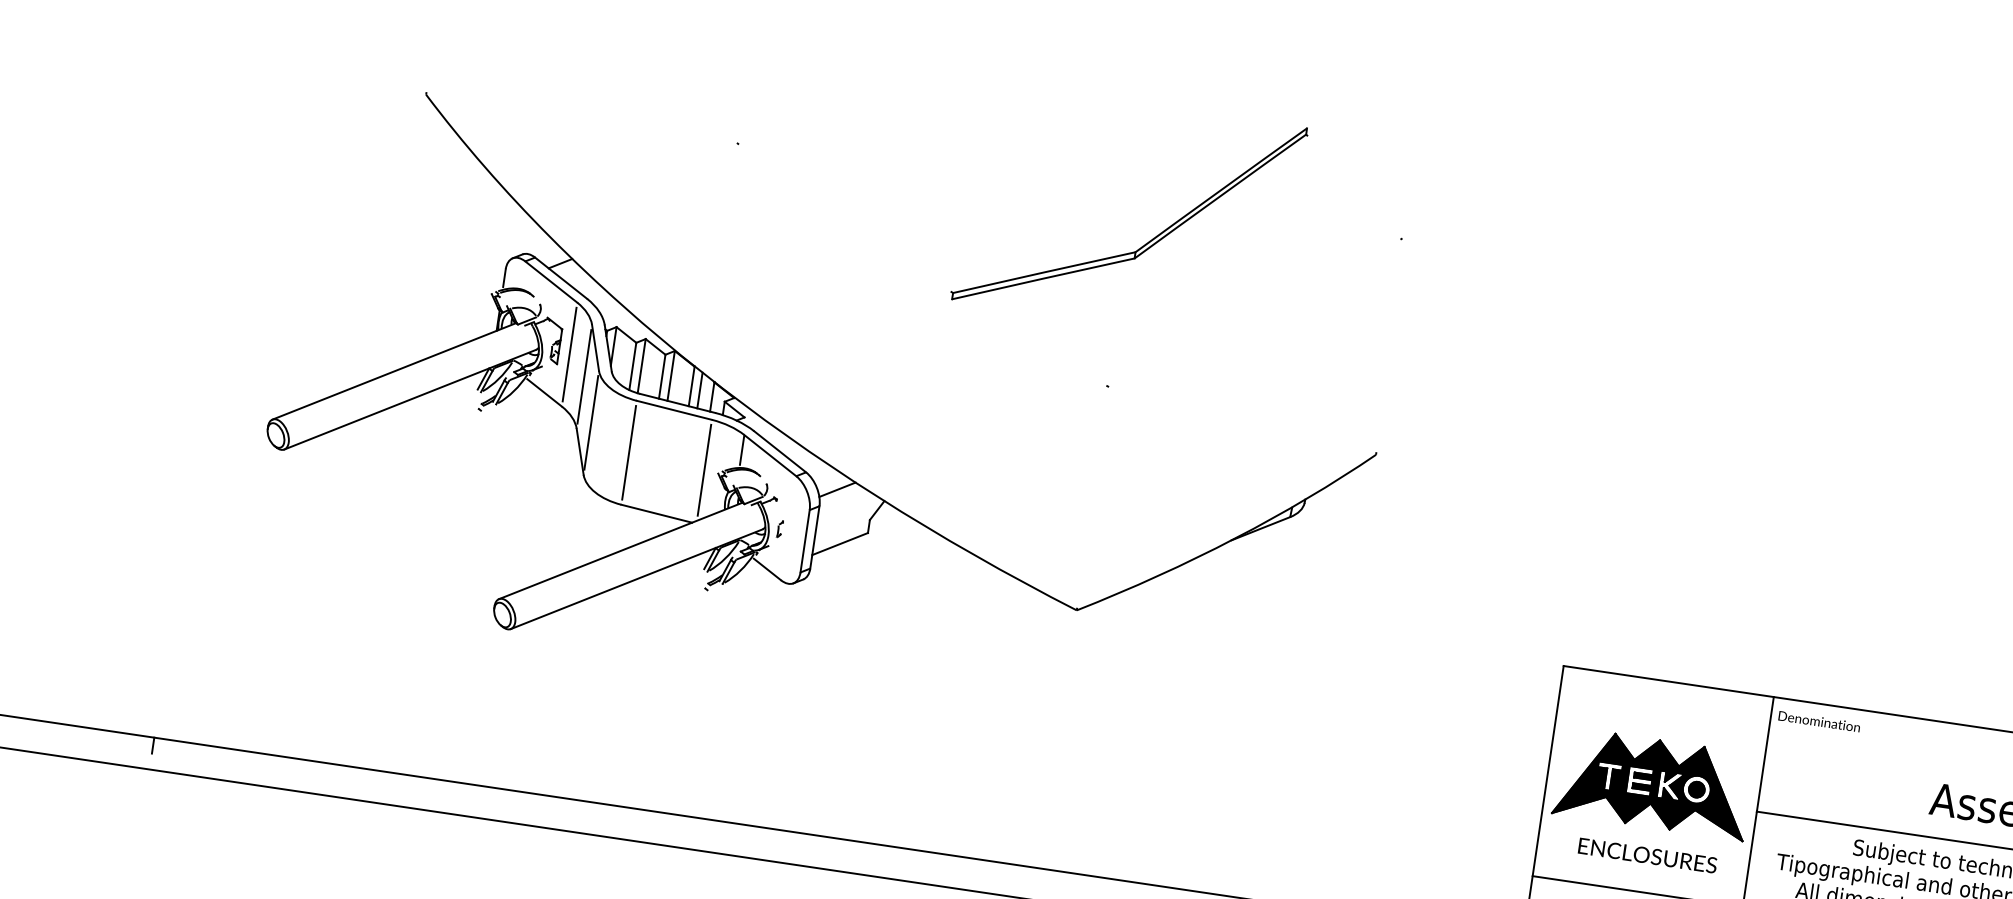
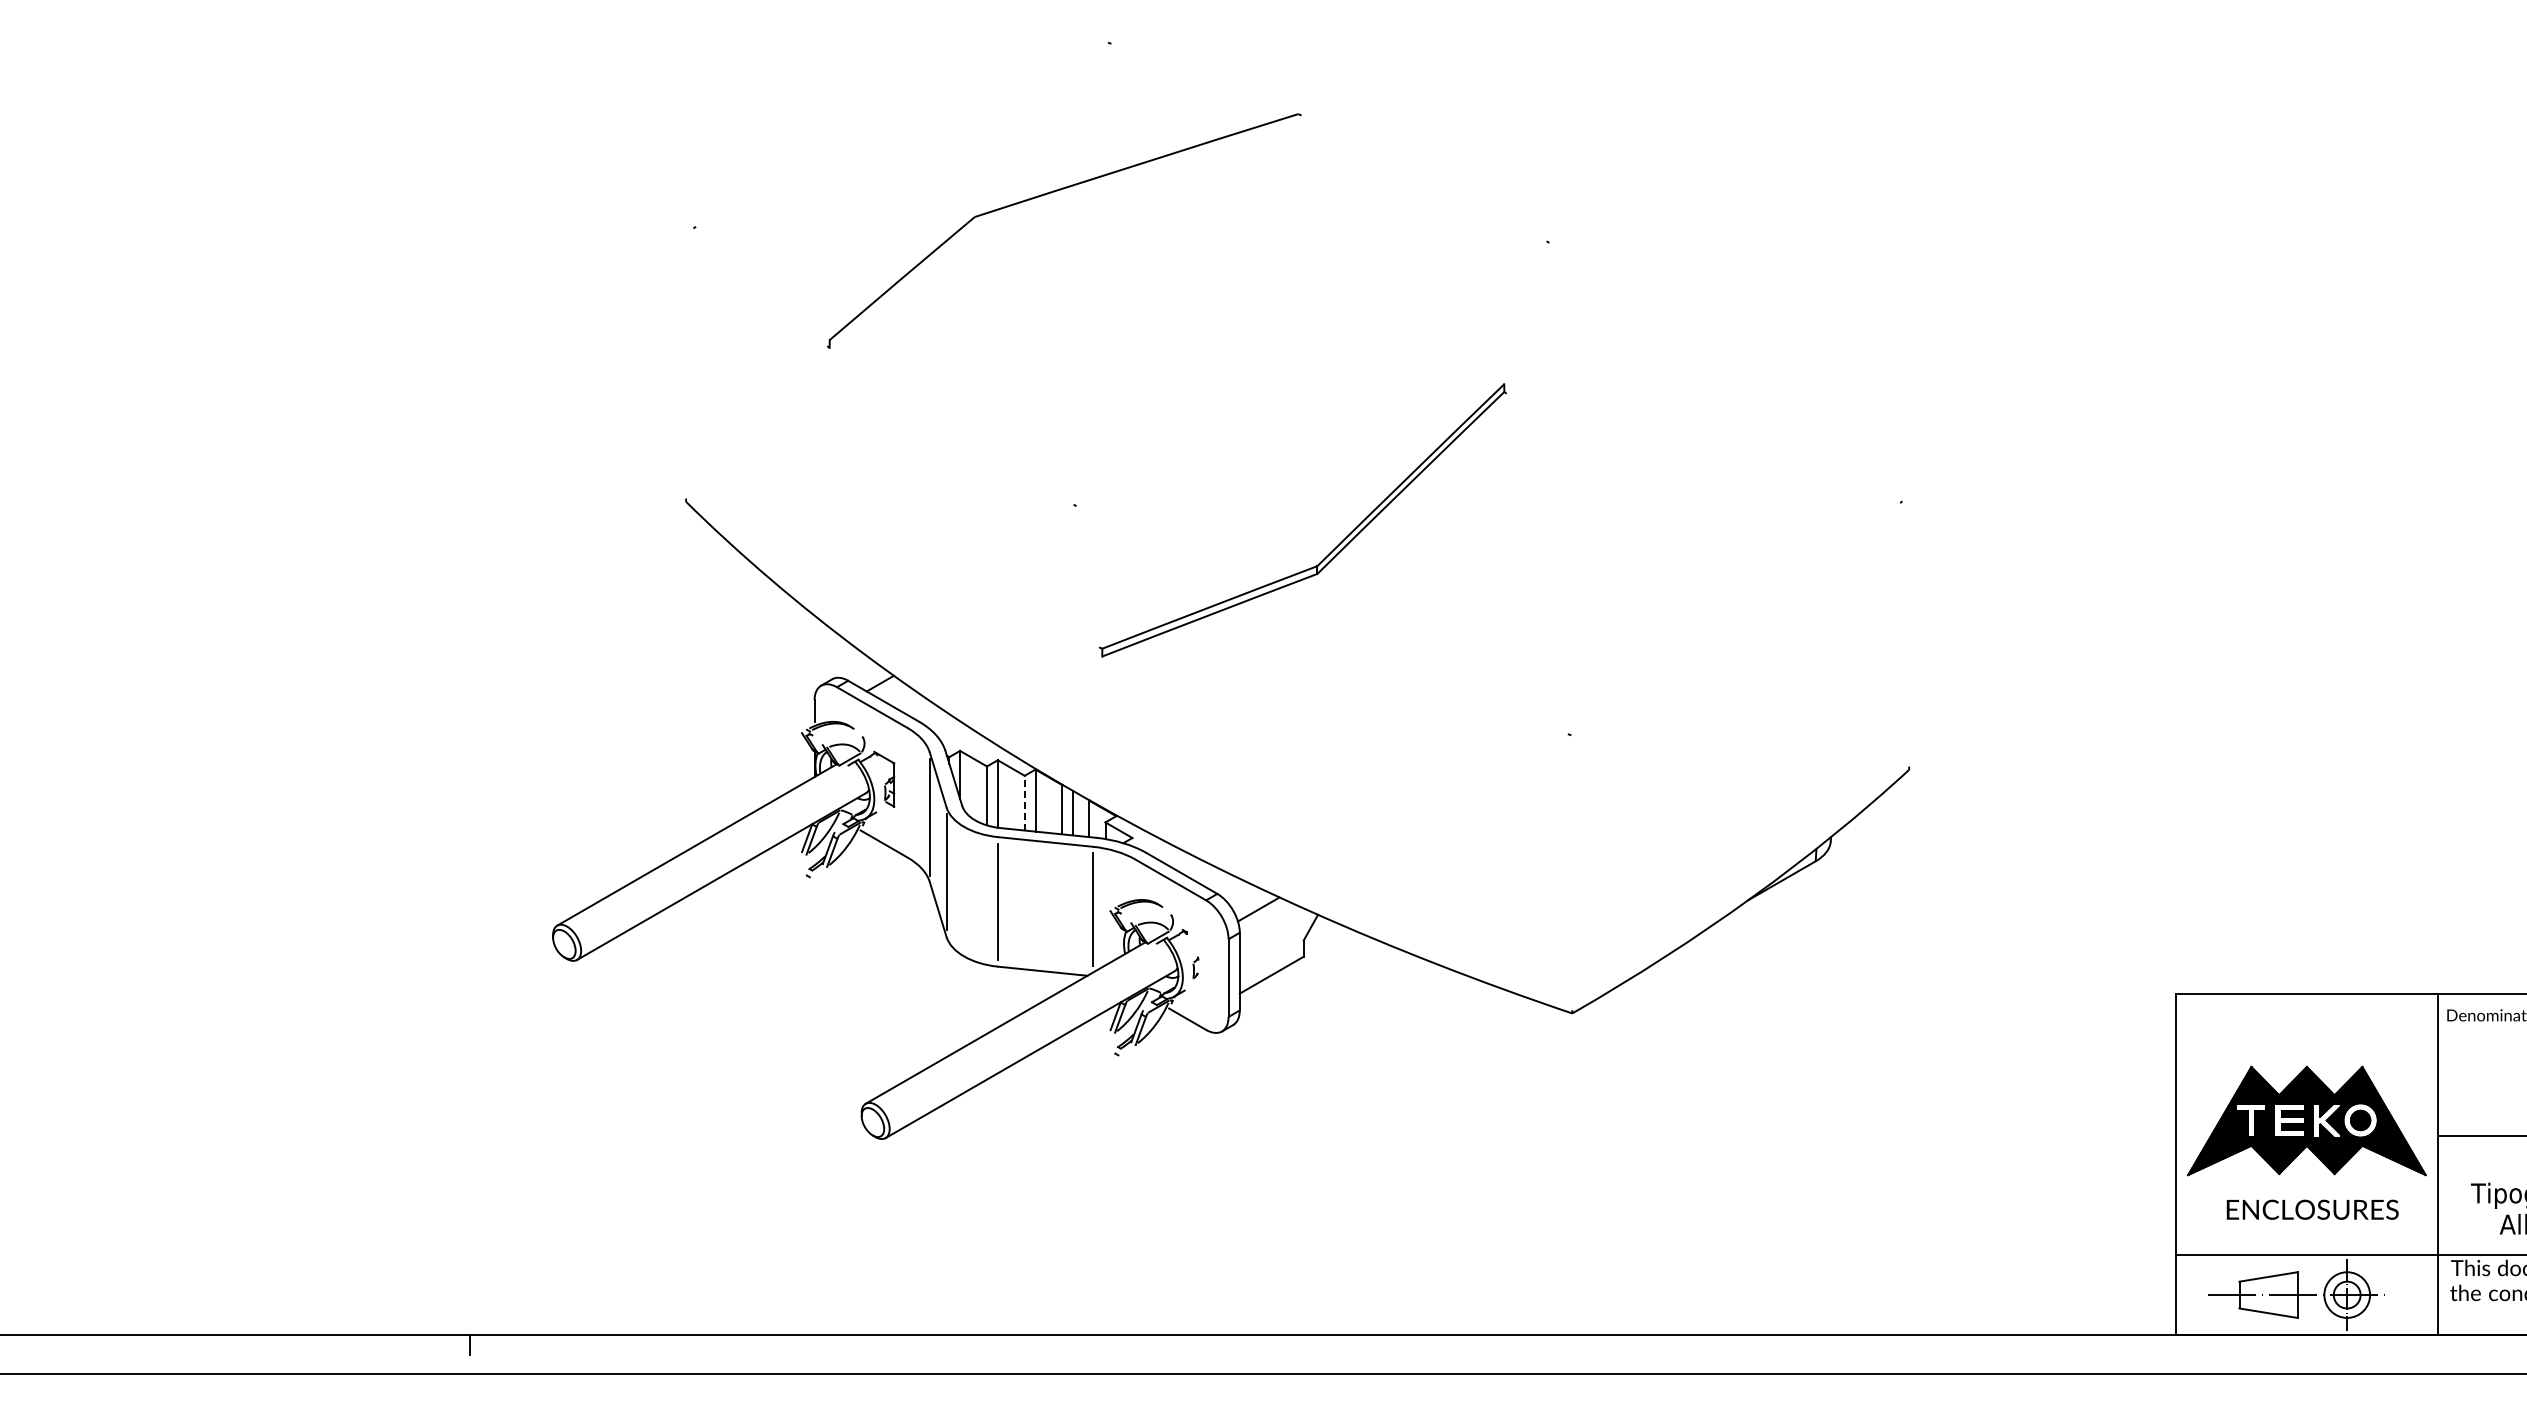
part: (1147, 242) -> (1330, 551), moved
line: (569, 354) -> (907, 792), removed
line: (662, 376) -> (1024, 802), solid -> dashed
line: (742, 450) -> (1135, 878), removed

